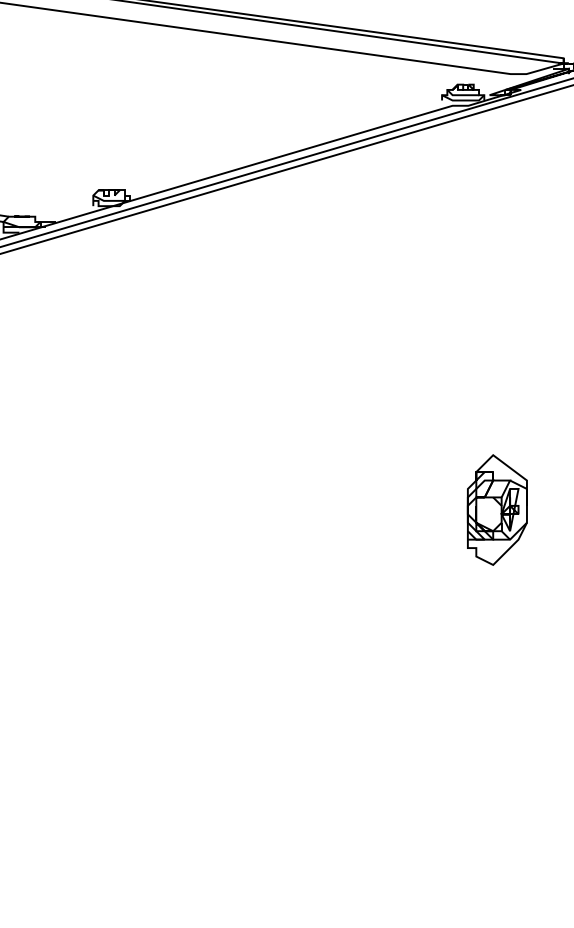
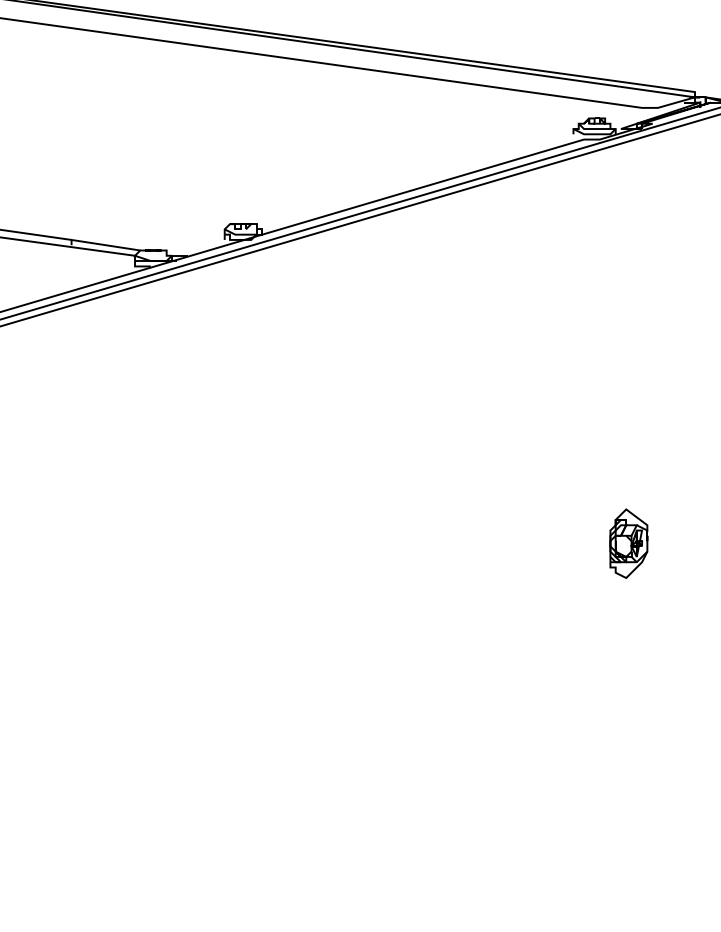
part: (497, 509) -> (628, 543), size x0.62

